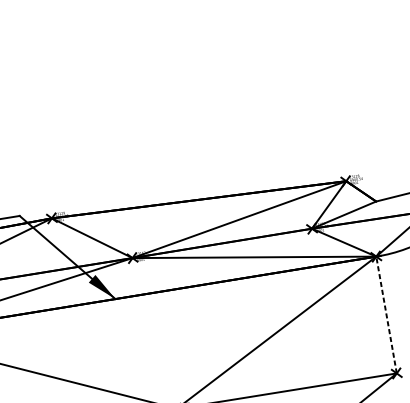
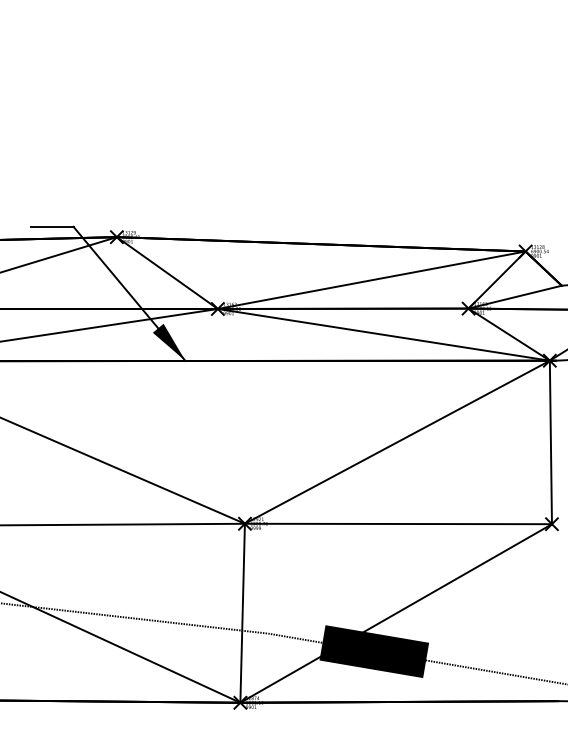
line: (386, 315) -> (550, 442), dashed -> solid

